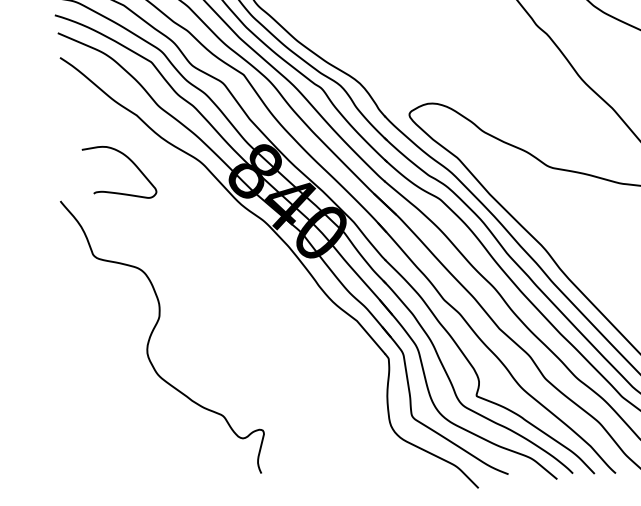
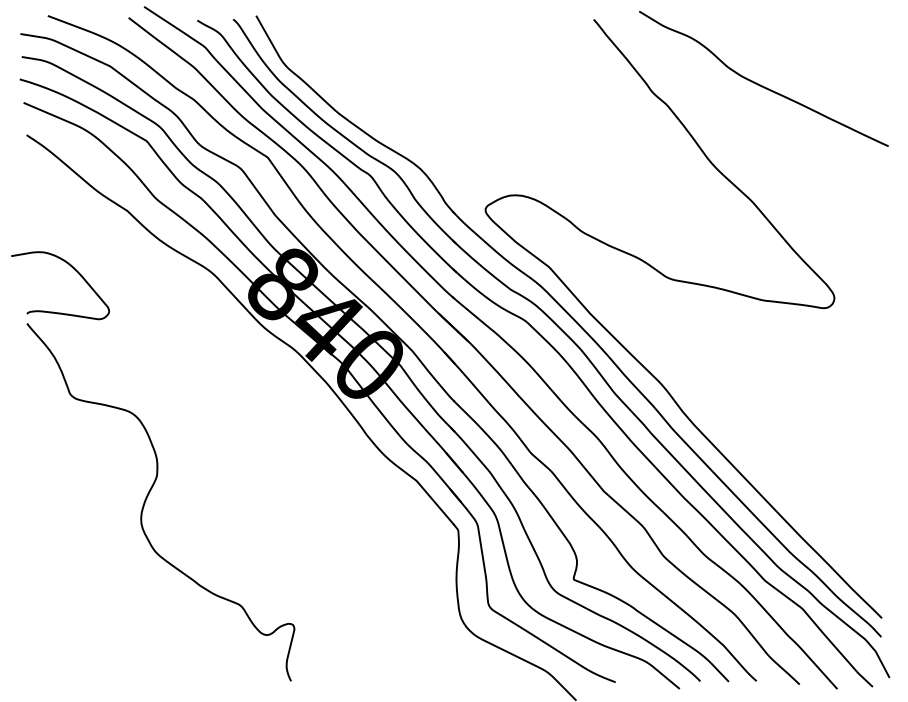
curve: (130, 160) -> (74, 270), moved

